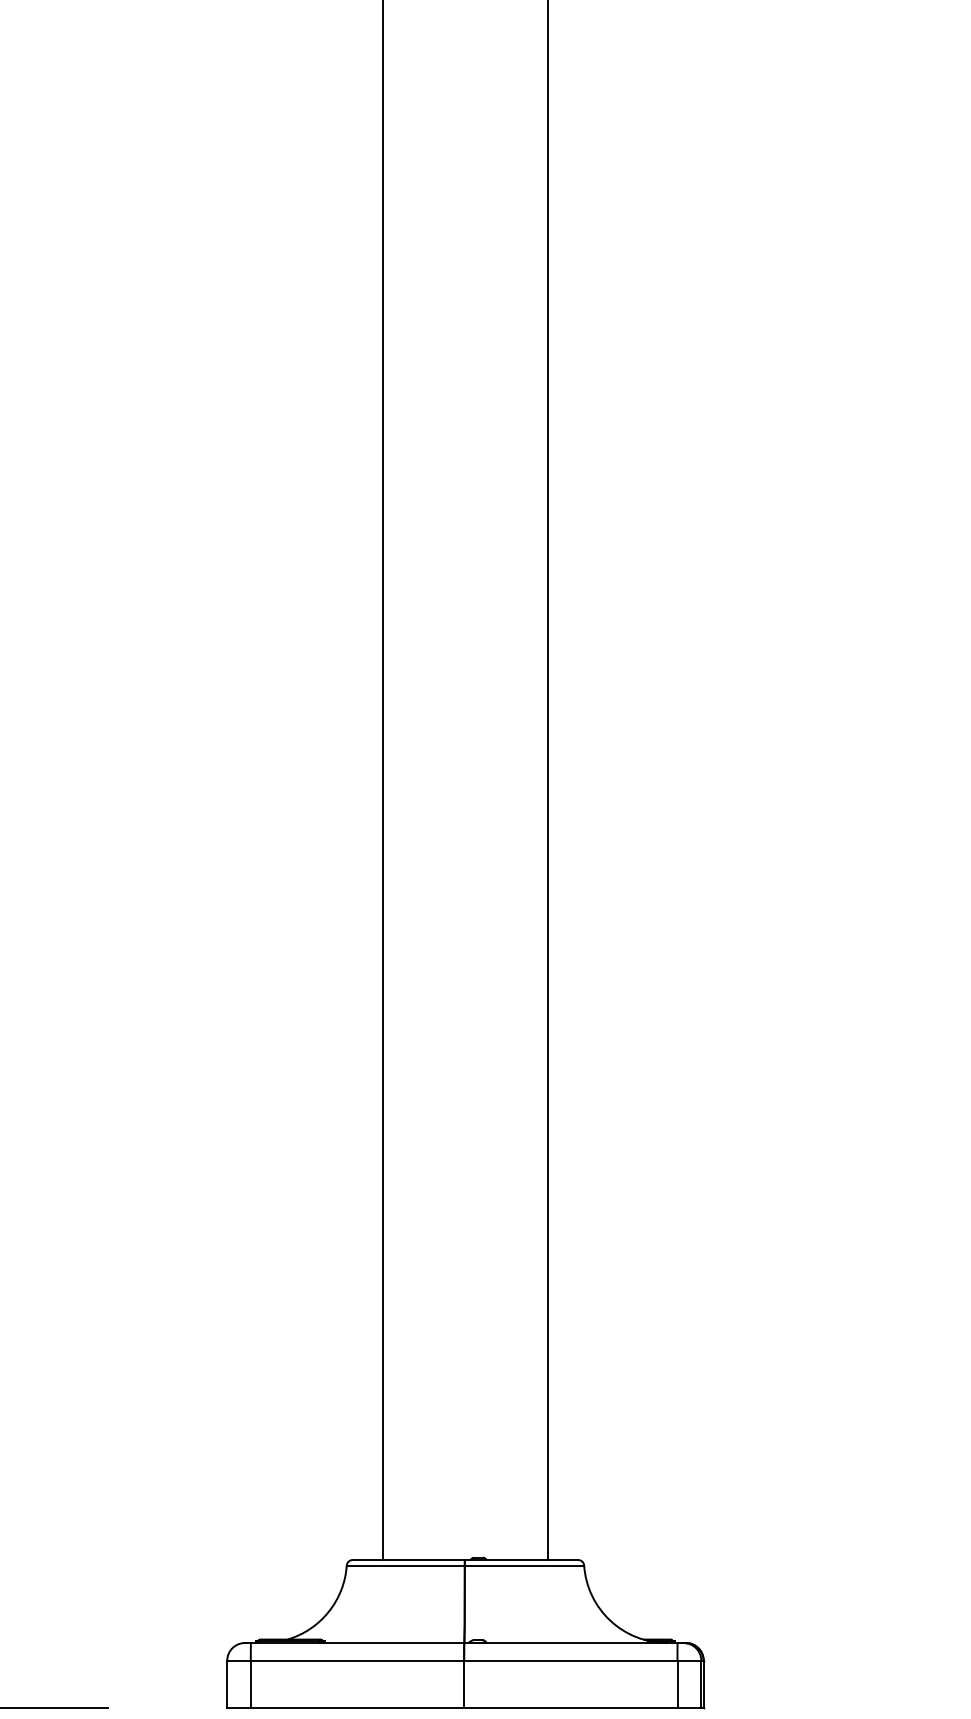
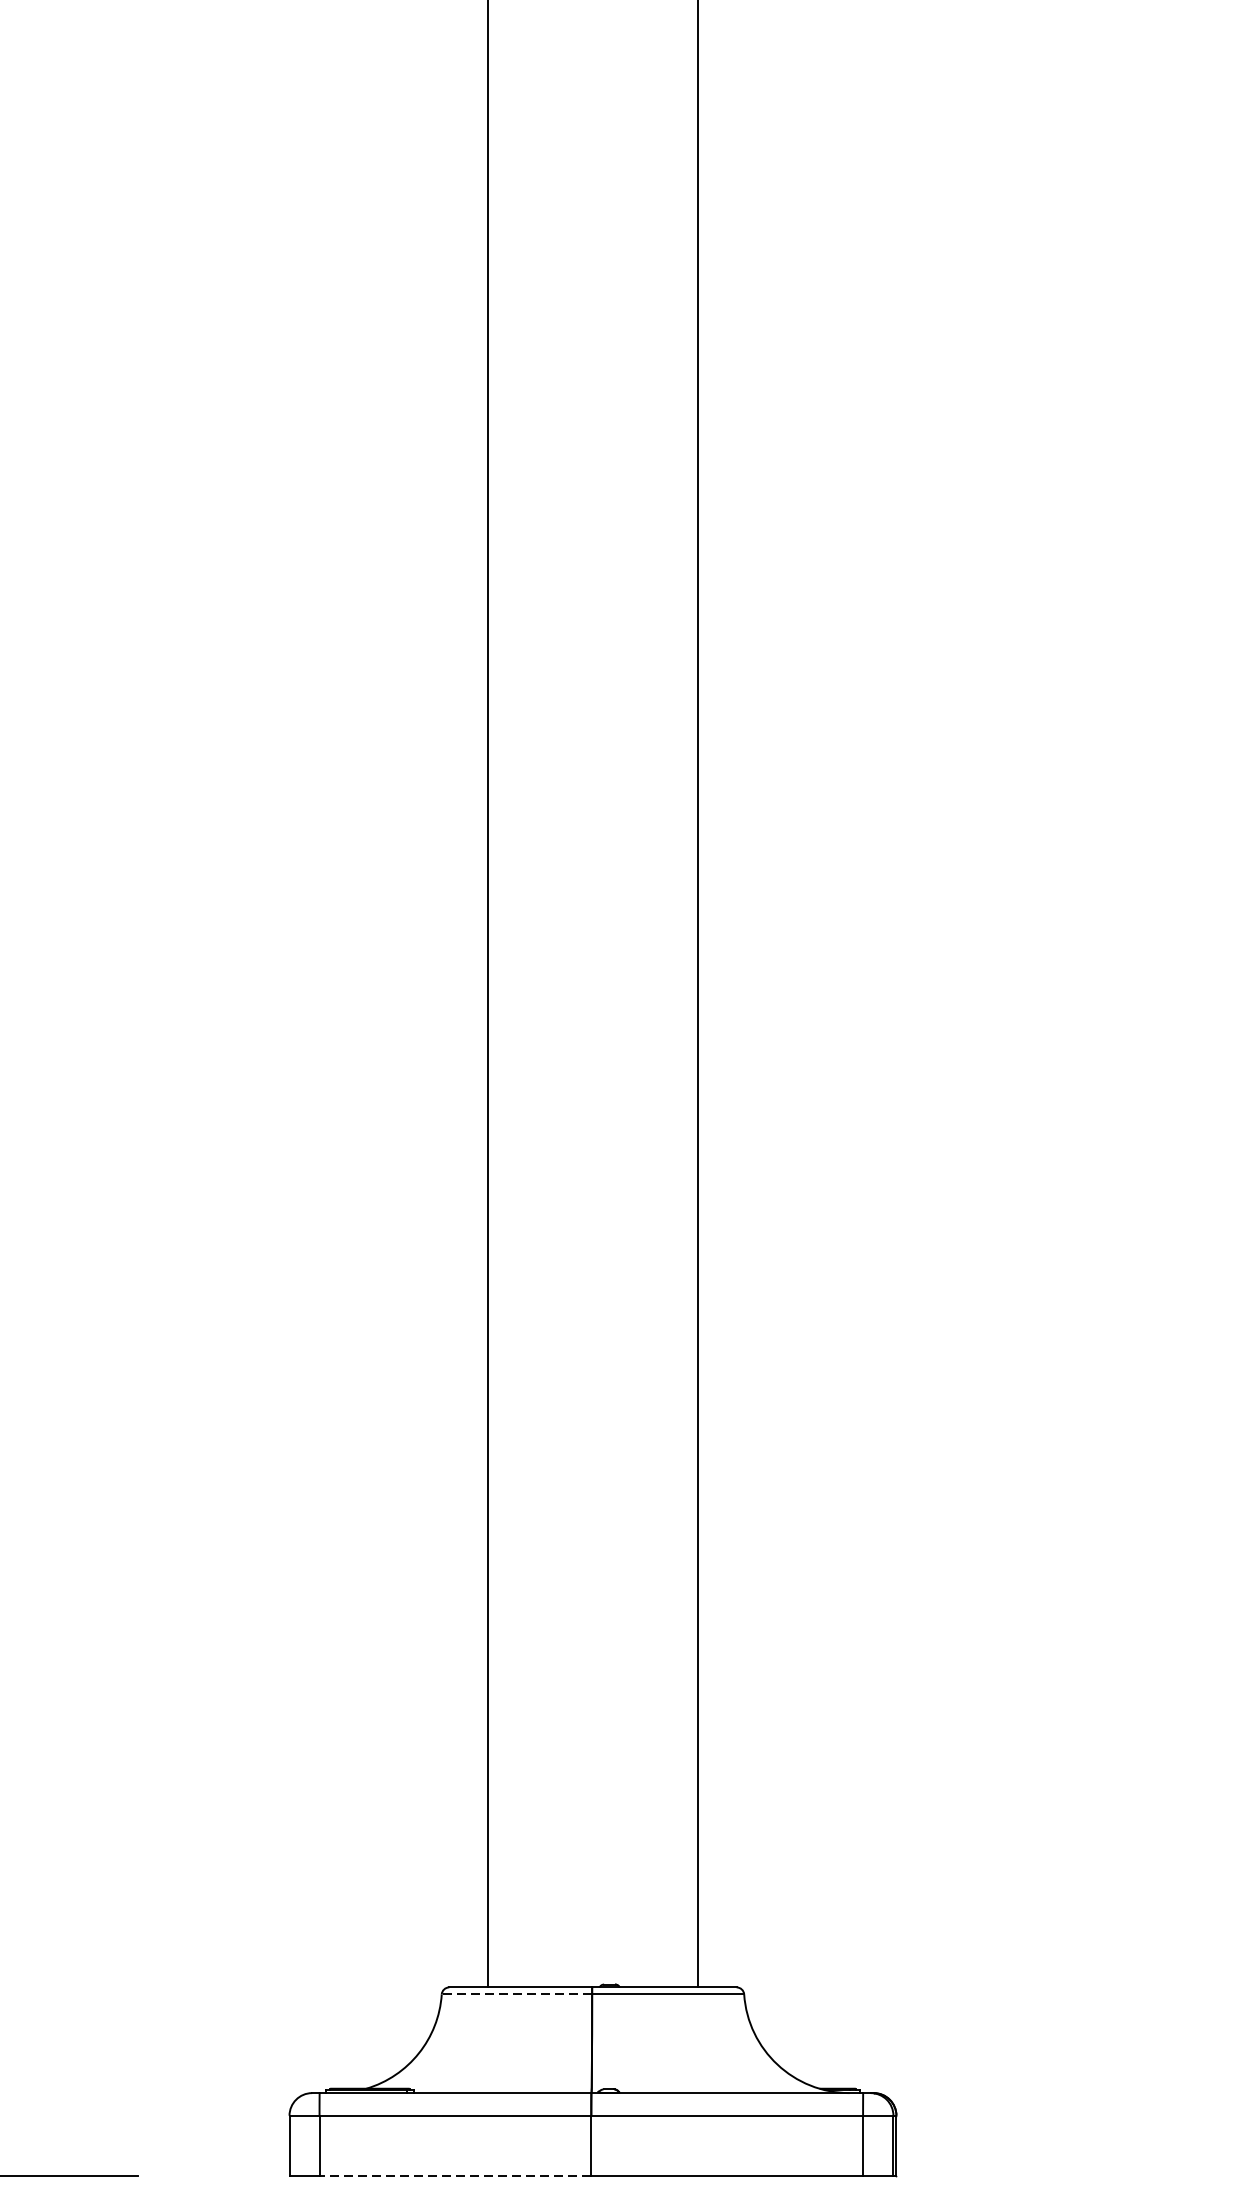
line: (405, 1565) -> (516, 1994), solid -> dashed
line: (357, 1708) -> (455, 2176), solid -> dashed

